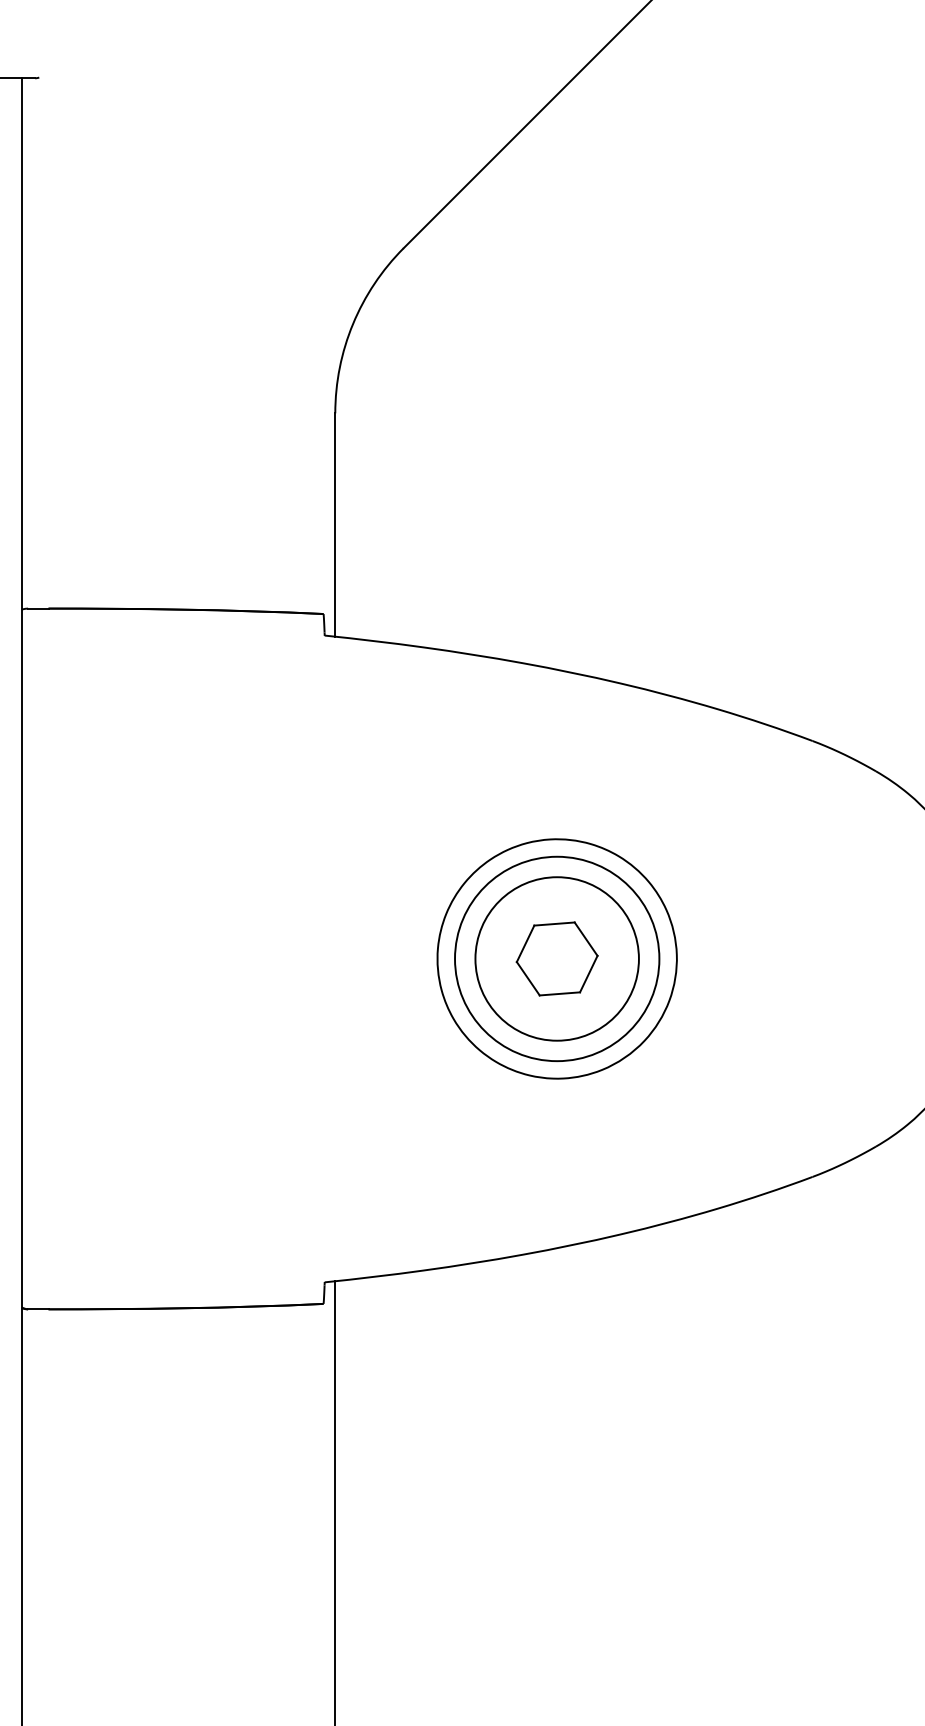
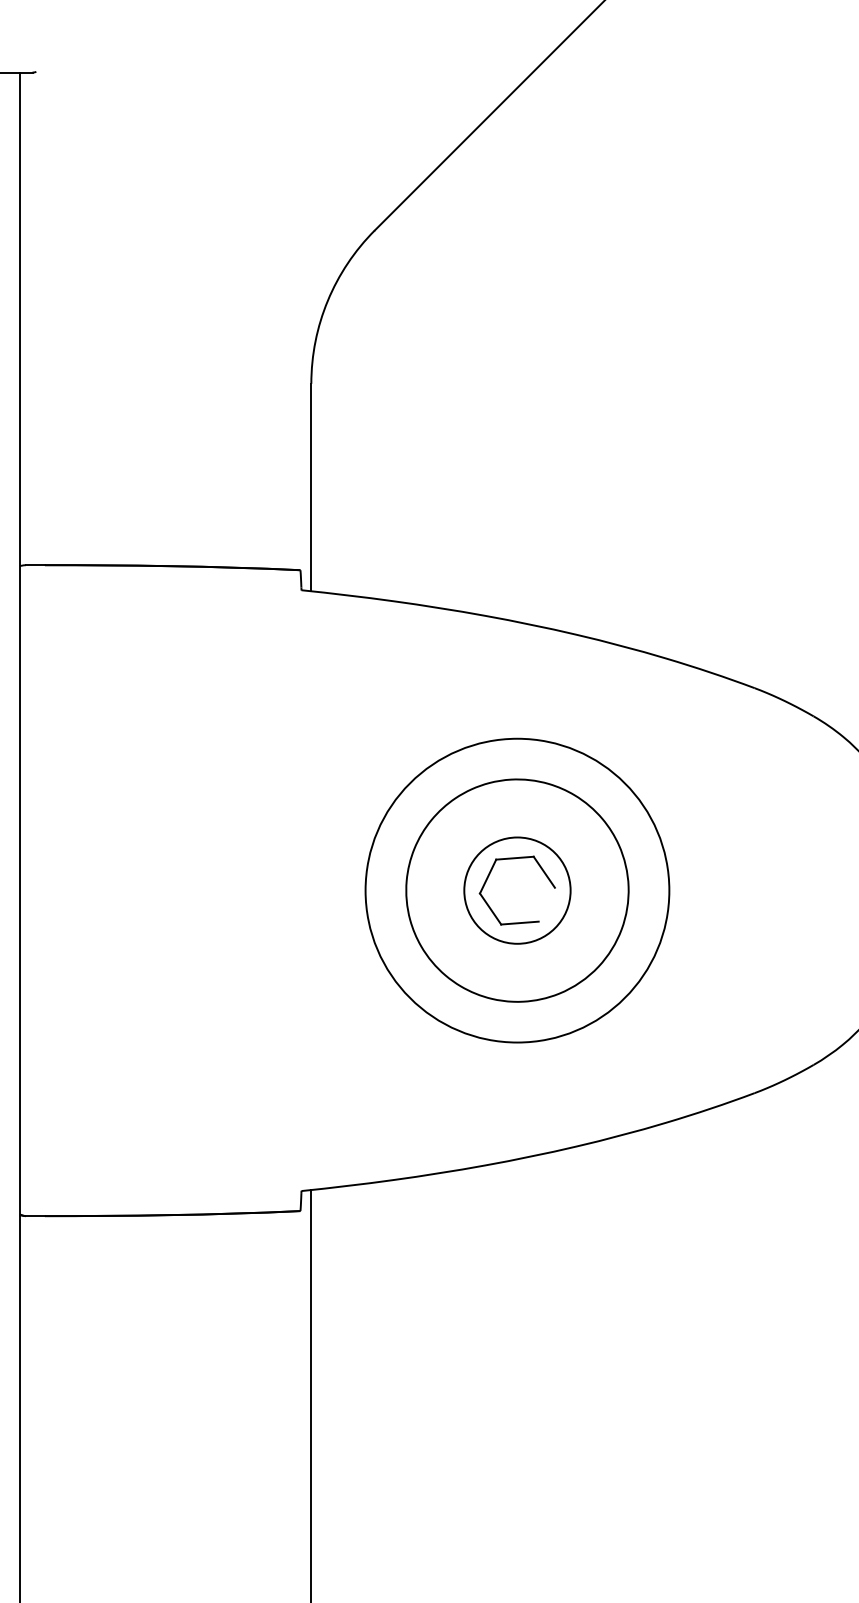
circle: (557, 958) -> (517, 890), size x0.7
circle: (557, 958) -> (517, 890), size x1.6
line: (588, 973) -> (546, 904), removed

